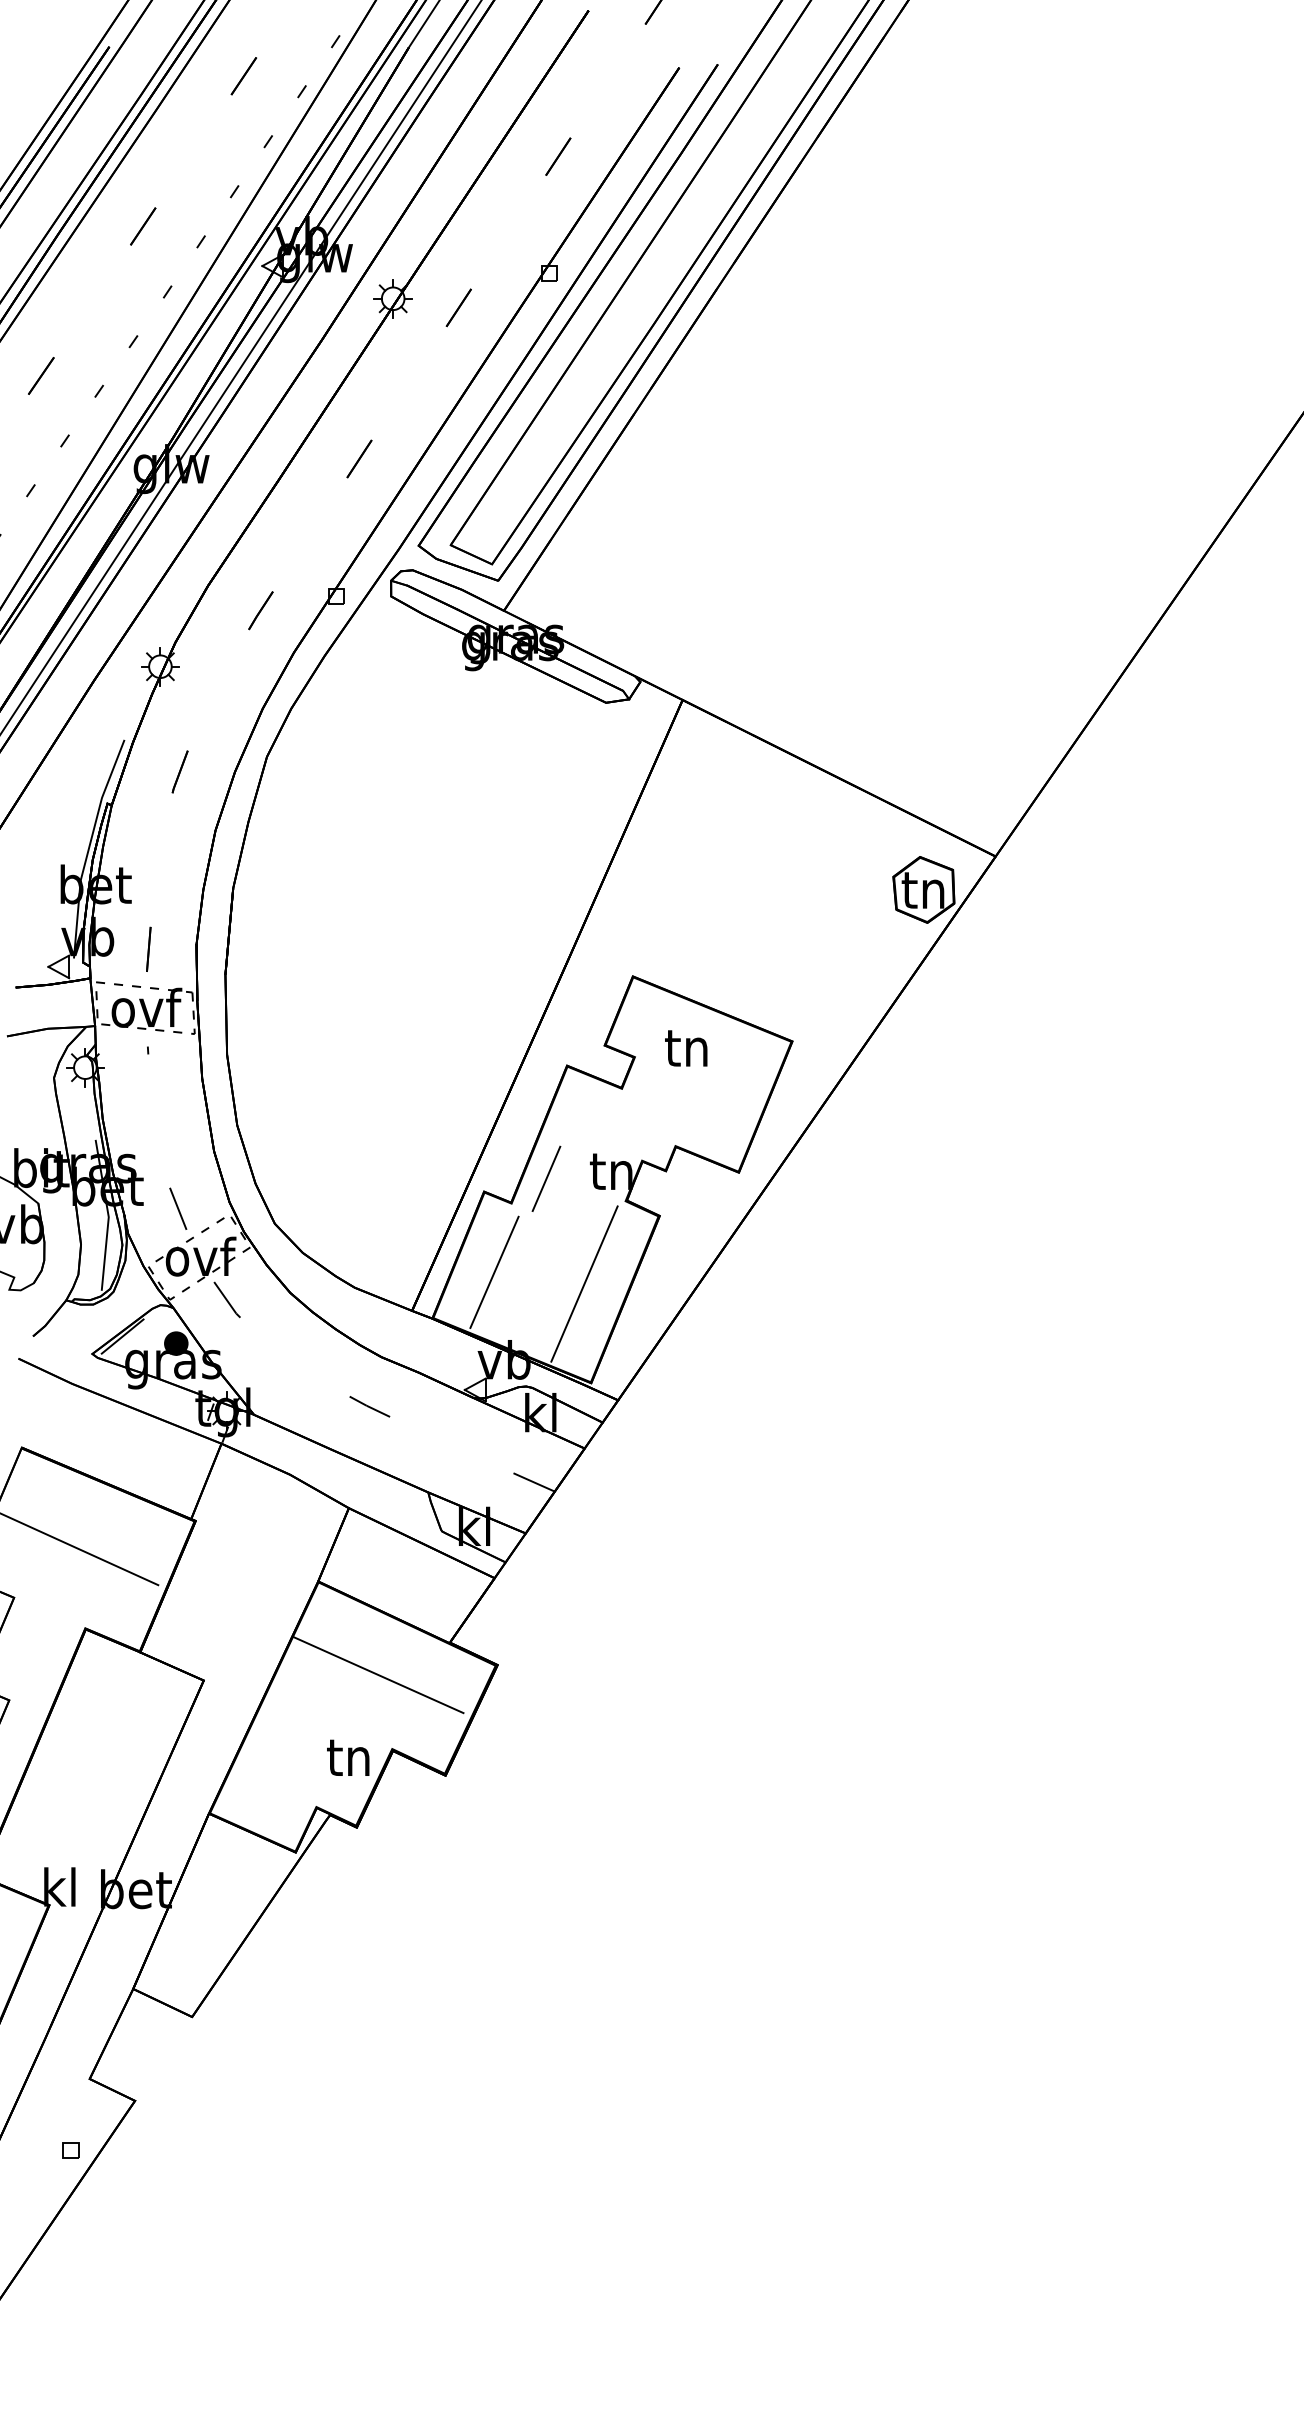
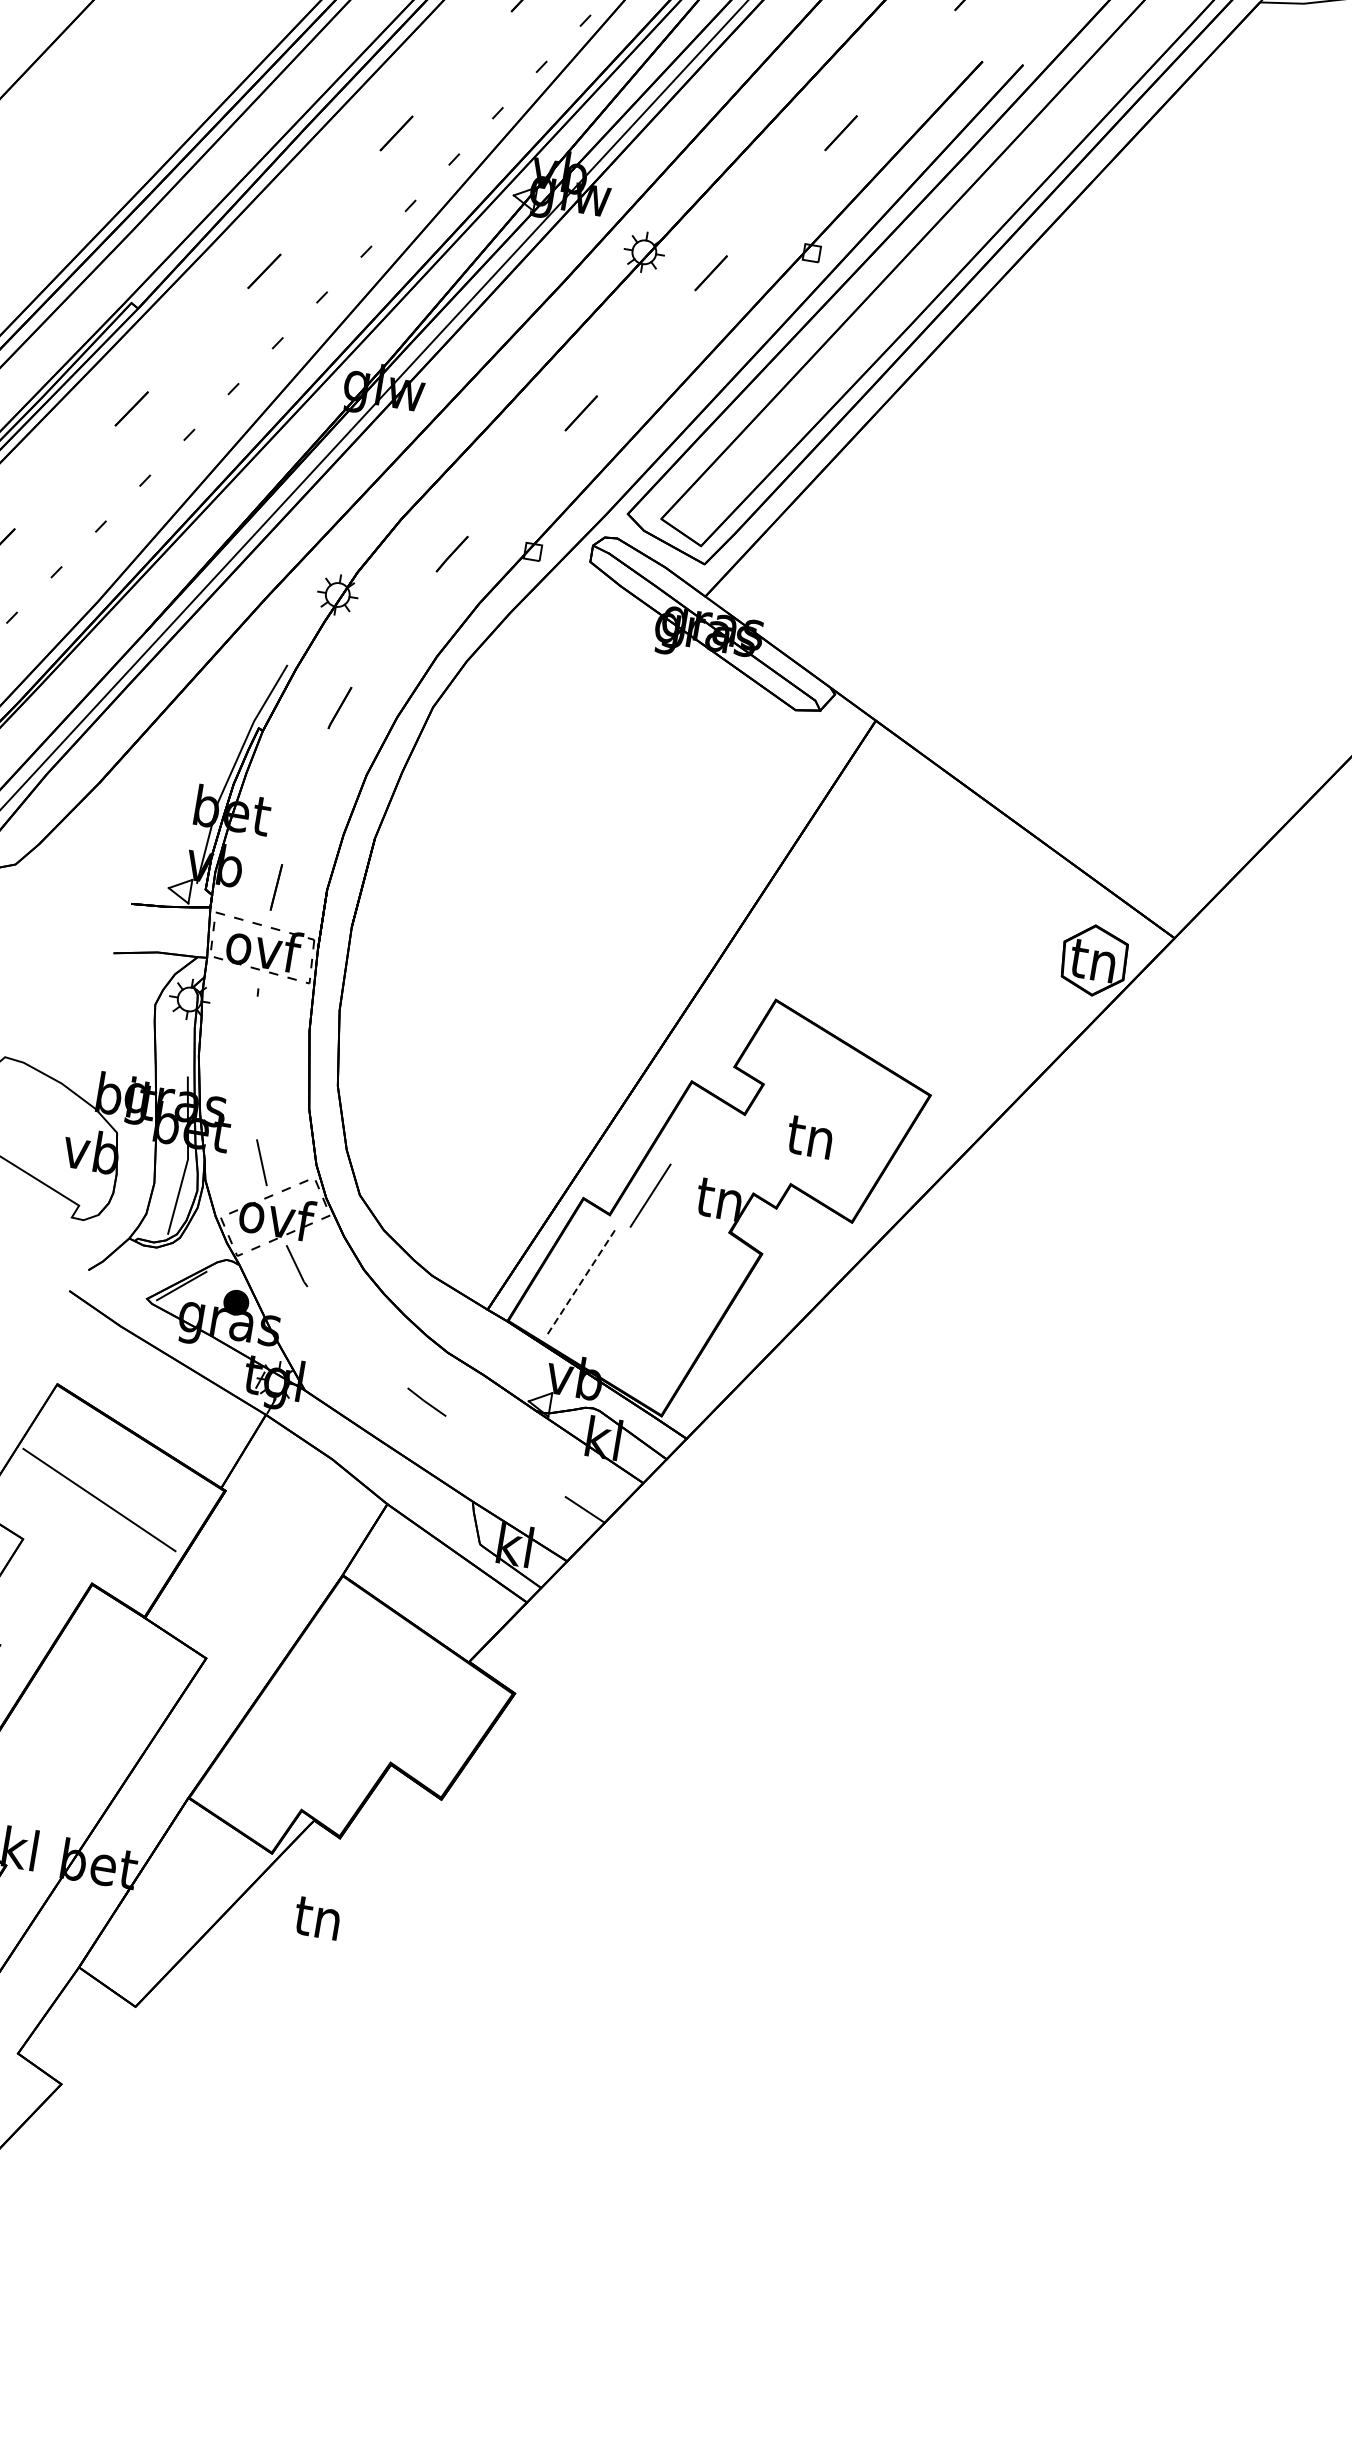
text: (686, 1048) -> (810, 1137), moved
line: (494, 1272) -> (580, 1284), solid -> dashed
line: (584, 1283) -> (671, 1311), removed
line: (378, 1675) -> (389, 1683), removed
text: (348, 1757) -> (317, 1917), moved

